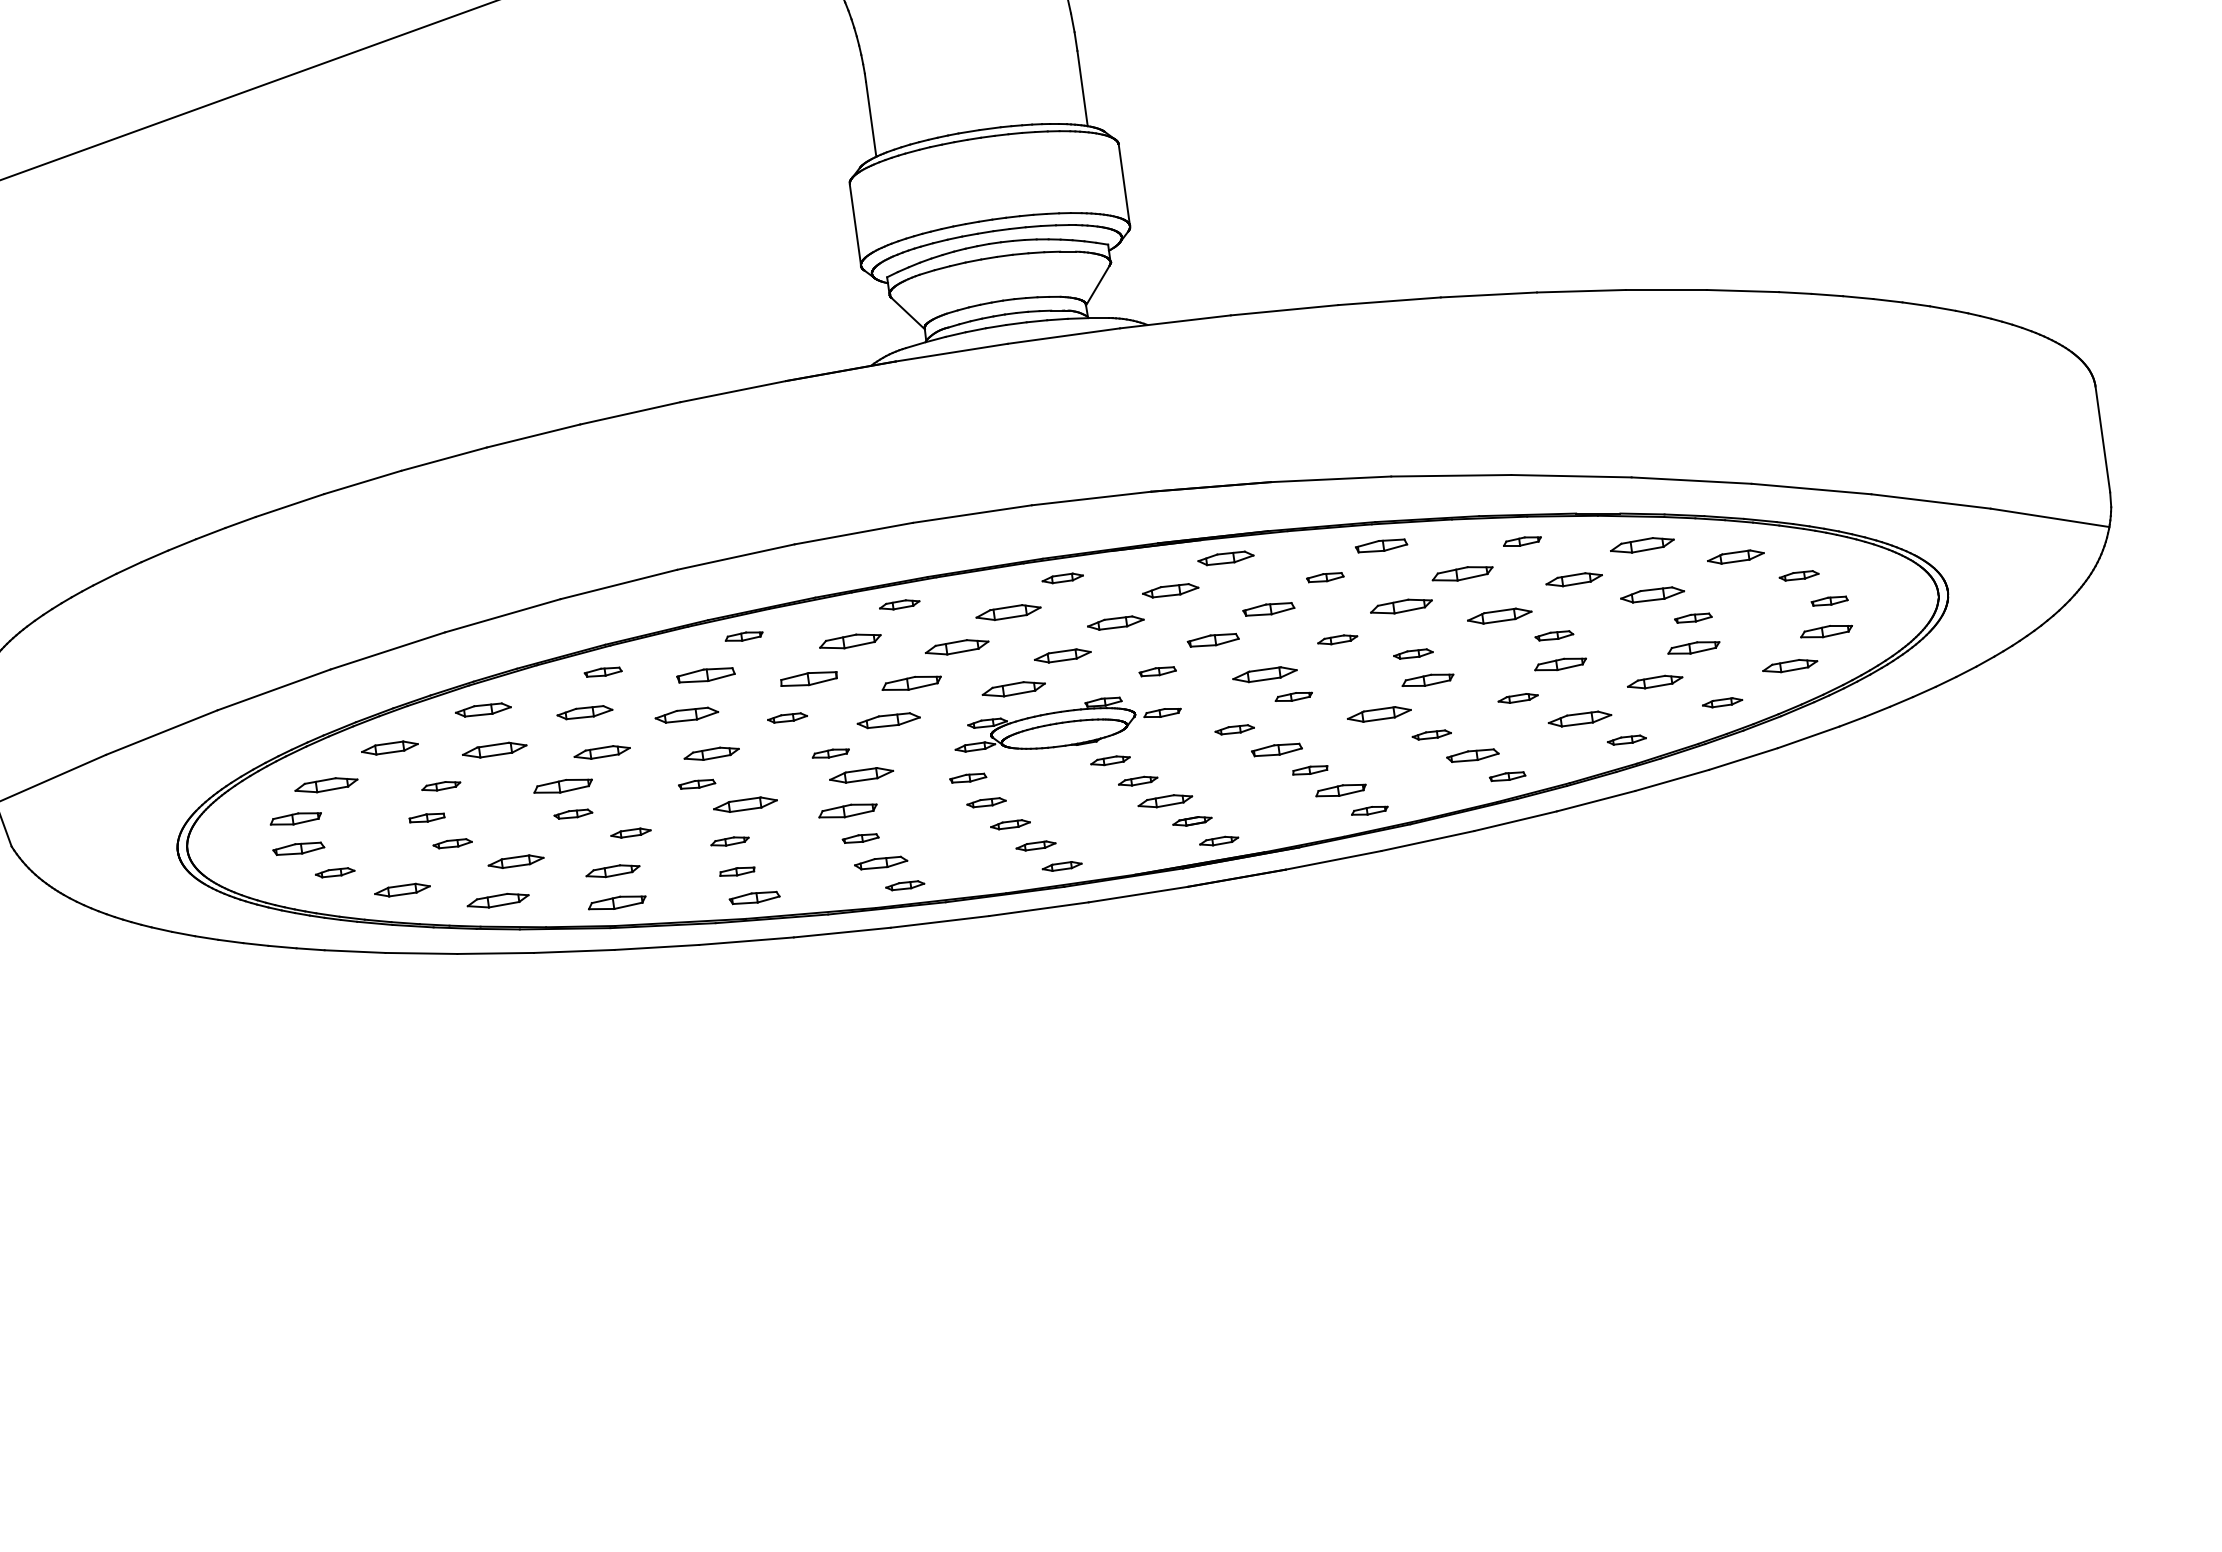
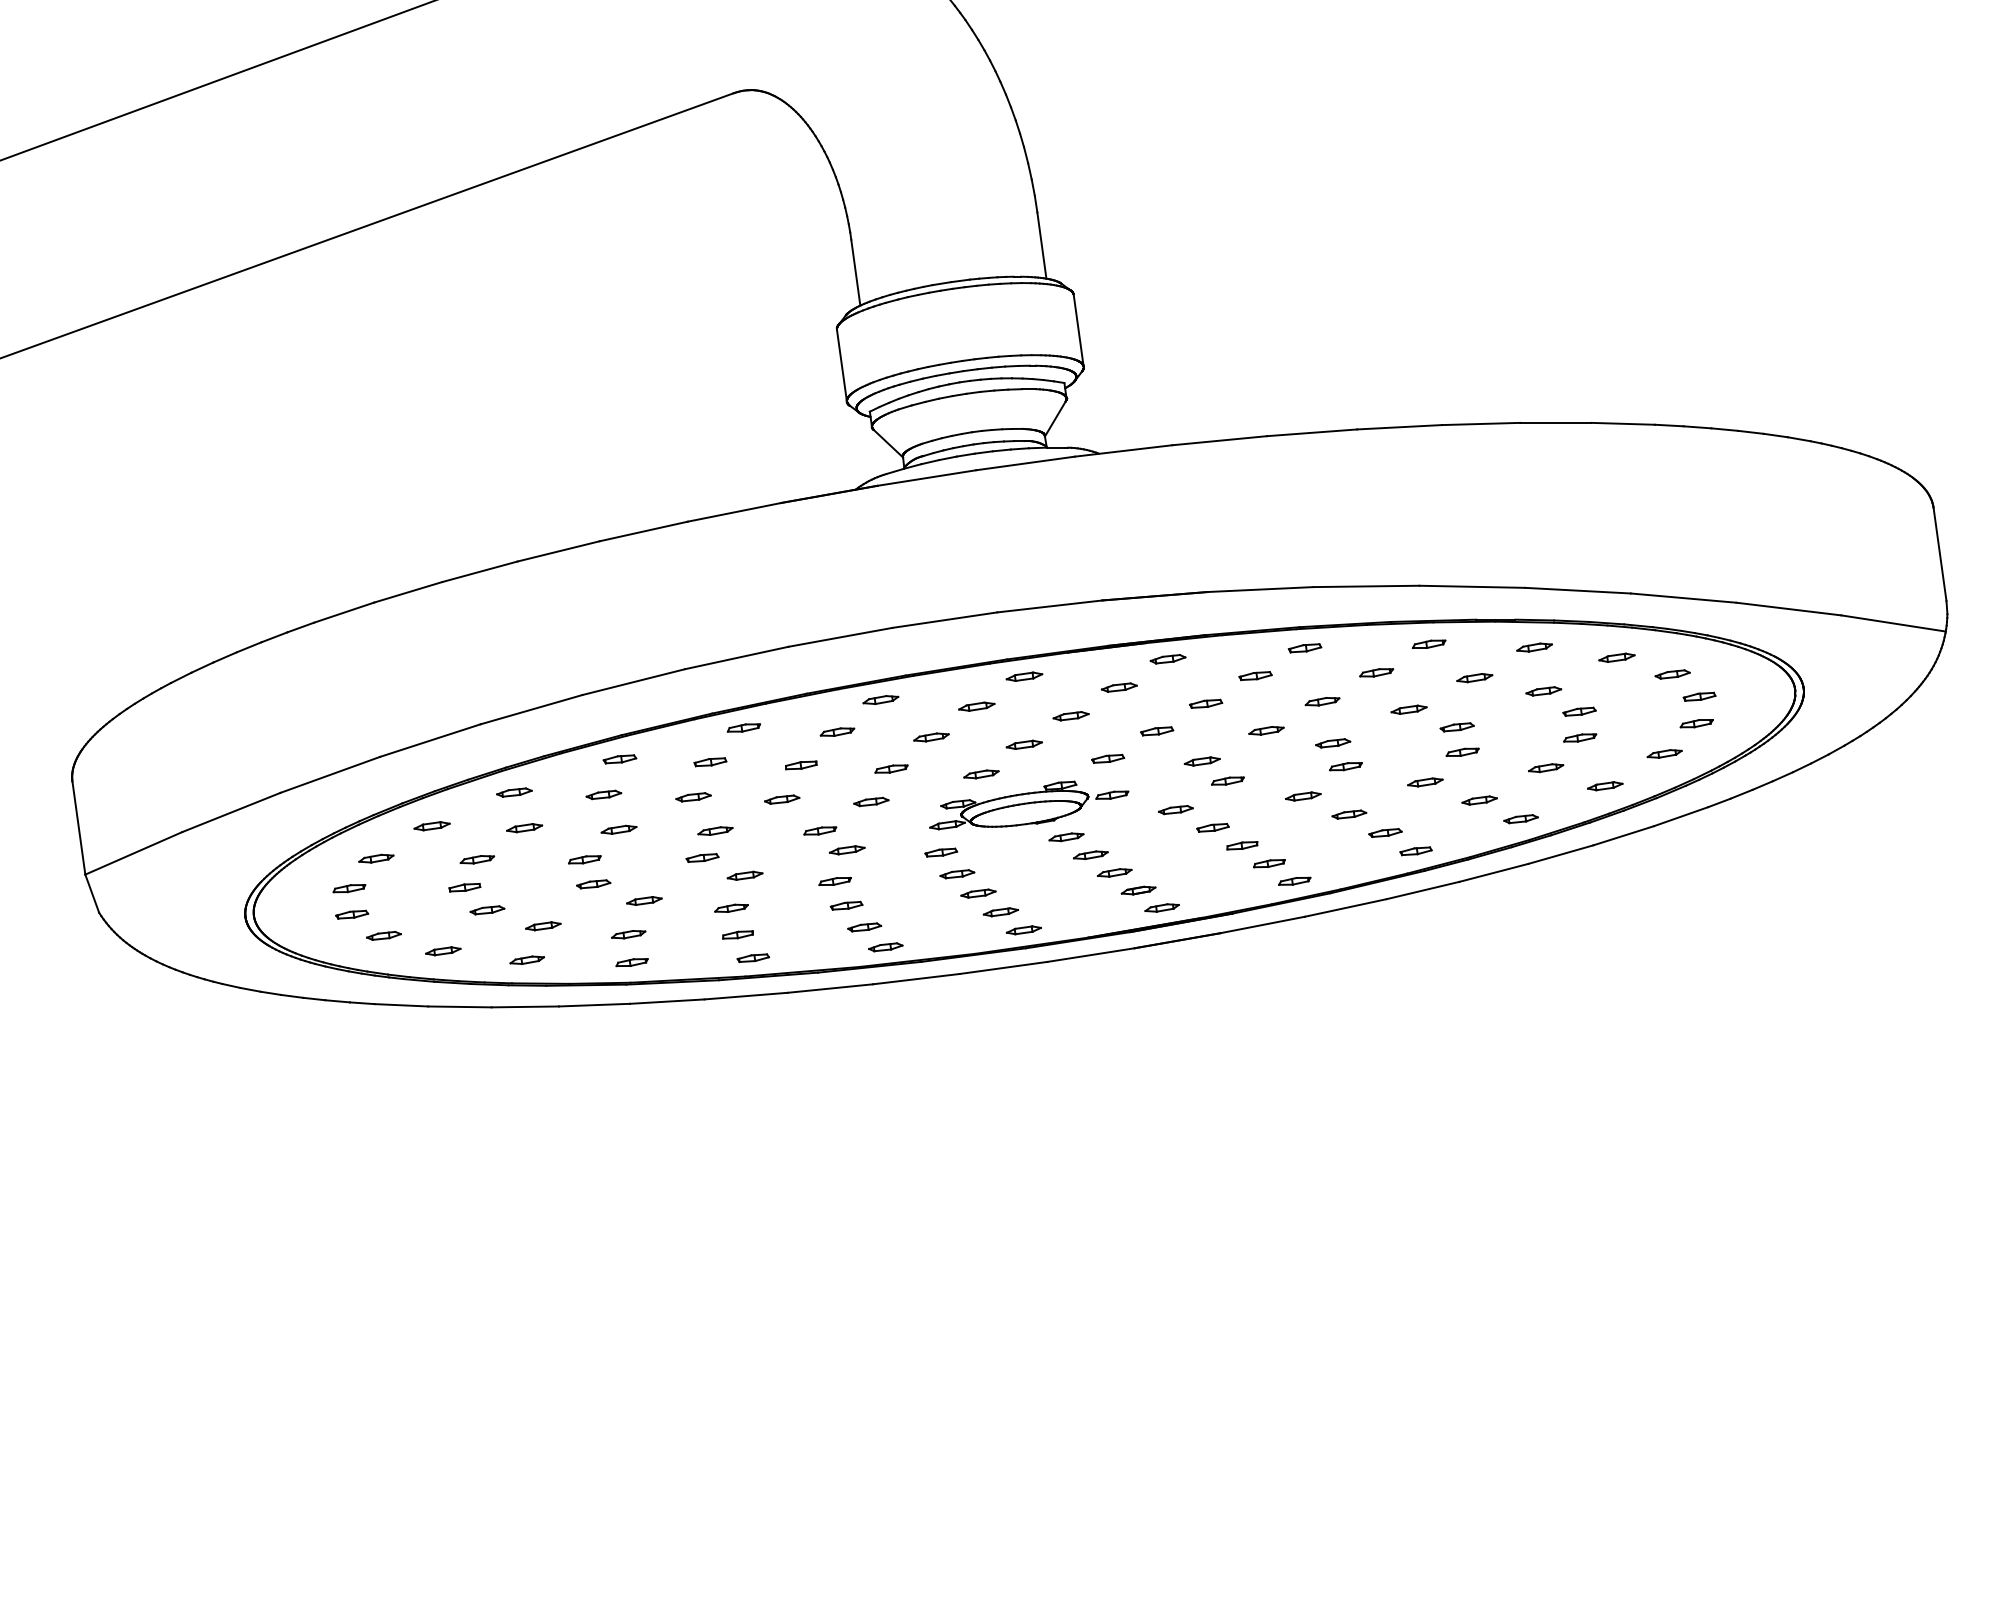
part: (1642, 545) -> (1534, 647), size x0.62
part: (1380, 546) -> (1304, 648), size x0.71
part: (1735, 556) -> (1616, 657), size x0.71
part: (1225, 558) -> (1167, 659), size x0.71
part: (1462, 573) -> (1376, 672), size x0.62
part: (1574, 580) -> (1474, 678), size x0.71
part: (1169, 590) -> (1118, 687), size x0.71
part: (1652, 595) -> (1543, 691), size x0.62
part: (1401, 606) -> (1322, 701), size x0.62
part: (1269, 608) -> (1206, 703), size x0.71
part: (1008, 612) -> (976, 706), size x0.62
part: (1499, 615) -> (1408, 709), size x0.62
part: (1115, 623) -> (1070, 716), size x0.71
part: (1826, 631) -> (1696, 723), size x0.71
part: (850, 640) -> (837, 731), size x0.62
part: (1213, 640) -> (1157, 731), size x0.71
part: (957, 647) -> (931, 737), size x0.62
part: (1694, 647) -> (1580, 737), size x0.71
part: (1061, 655) -> (1023, 744), size x0.71
part: (1560, 663) -> (1462, 751), size x0.71
part: (1789, 665) -> (1664, 753), size x0.71
part: (1263, 674) -> (1201, 761), size x0.62
part: (706, 675) -> (710, 762), size x0.62
part: (809, 679) -> (801, 765), size x0.62
part: (1427, 680) -> (1345, 766), size x0.71
part: (911, 682) -> (891, 768), size x0.62
part: (1655, 682) -> (1546, 768), size x0.71
part: (1013, 689) -> (981, 774), size x0.62
part: (483, 709) -> (514, 792), size x0.71
part: (584, 712) -> (603, 794), size x0.71
part: (1379, 714) -> (1303, 796), size x0.62
part: (686, 715) -> (693, 797), size x0.62
part: (1579, 718) -> (1479, 800), size x0.62
part: (889, 720) -> (871, 801), size x0.62
part: (389, 748) -> (431, 826), size x0.71
part: (1276, 749) -> (1212, 827), size x0.71
part: (494, 750) -> (524, 828), size x0.62
part: (601, 751) -> (618, 829), size x0.71
part: (711, 753) -> (715, 830), size x0.71
part: (1472, 756) -> (1385, 833), size x0.71
part: (860, 775) -> (846, 850), size x0.62
part: (326, 784) -> (376, 858), size x0.62
part: (562, 785) -> (584, 859), size x0.62
part: (1341, 790) -> (1269, 863), size x0.71
part: (1165, 800) -> (1114, 872), size x0.71
part: (744, 804) -> (744, 875), size x0.62
part: (846, 810) -> (834, 881), size x0.62
part: (296, 818) -> (349, 888), size x0.71
part: (299, 848) -> (352, 914), size x0.71
part: (516, 862) -> (543, 926), size x0.71
part: (881, 863) -> (864, 927), size x0.71
part: (612, 871) -> (628, 934), size x0.71
part: (402, 890) -> (443, 951), size x0.71
part: (754, 898) -> (753, 958), size x0.71
part: (497, 899) -> (526, 959), size x0.62
part: (616, 902) -> (631, 962), size x0.62

